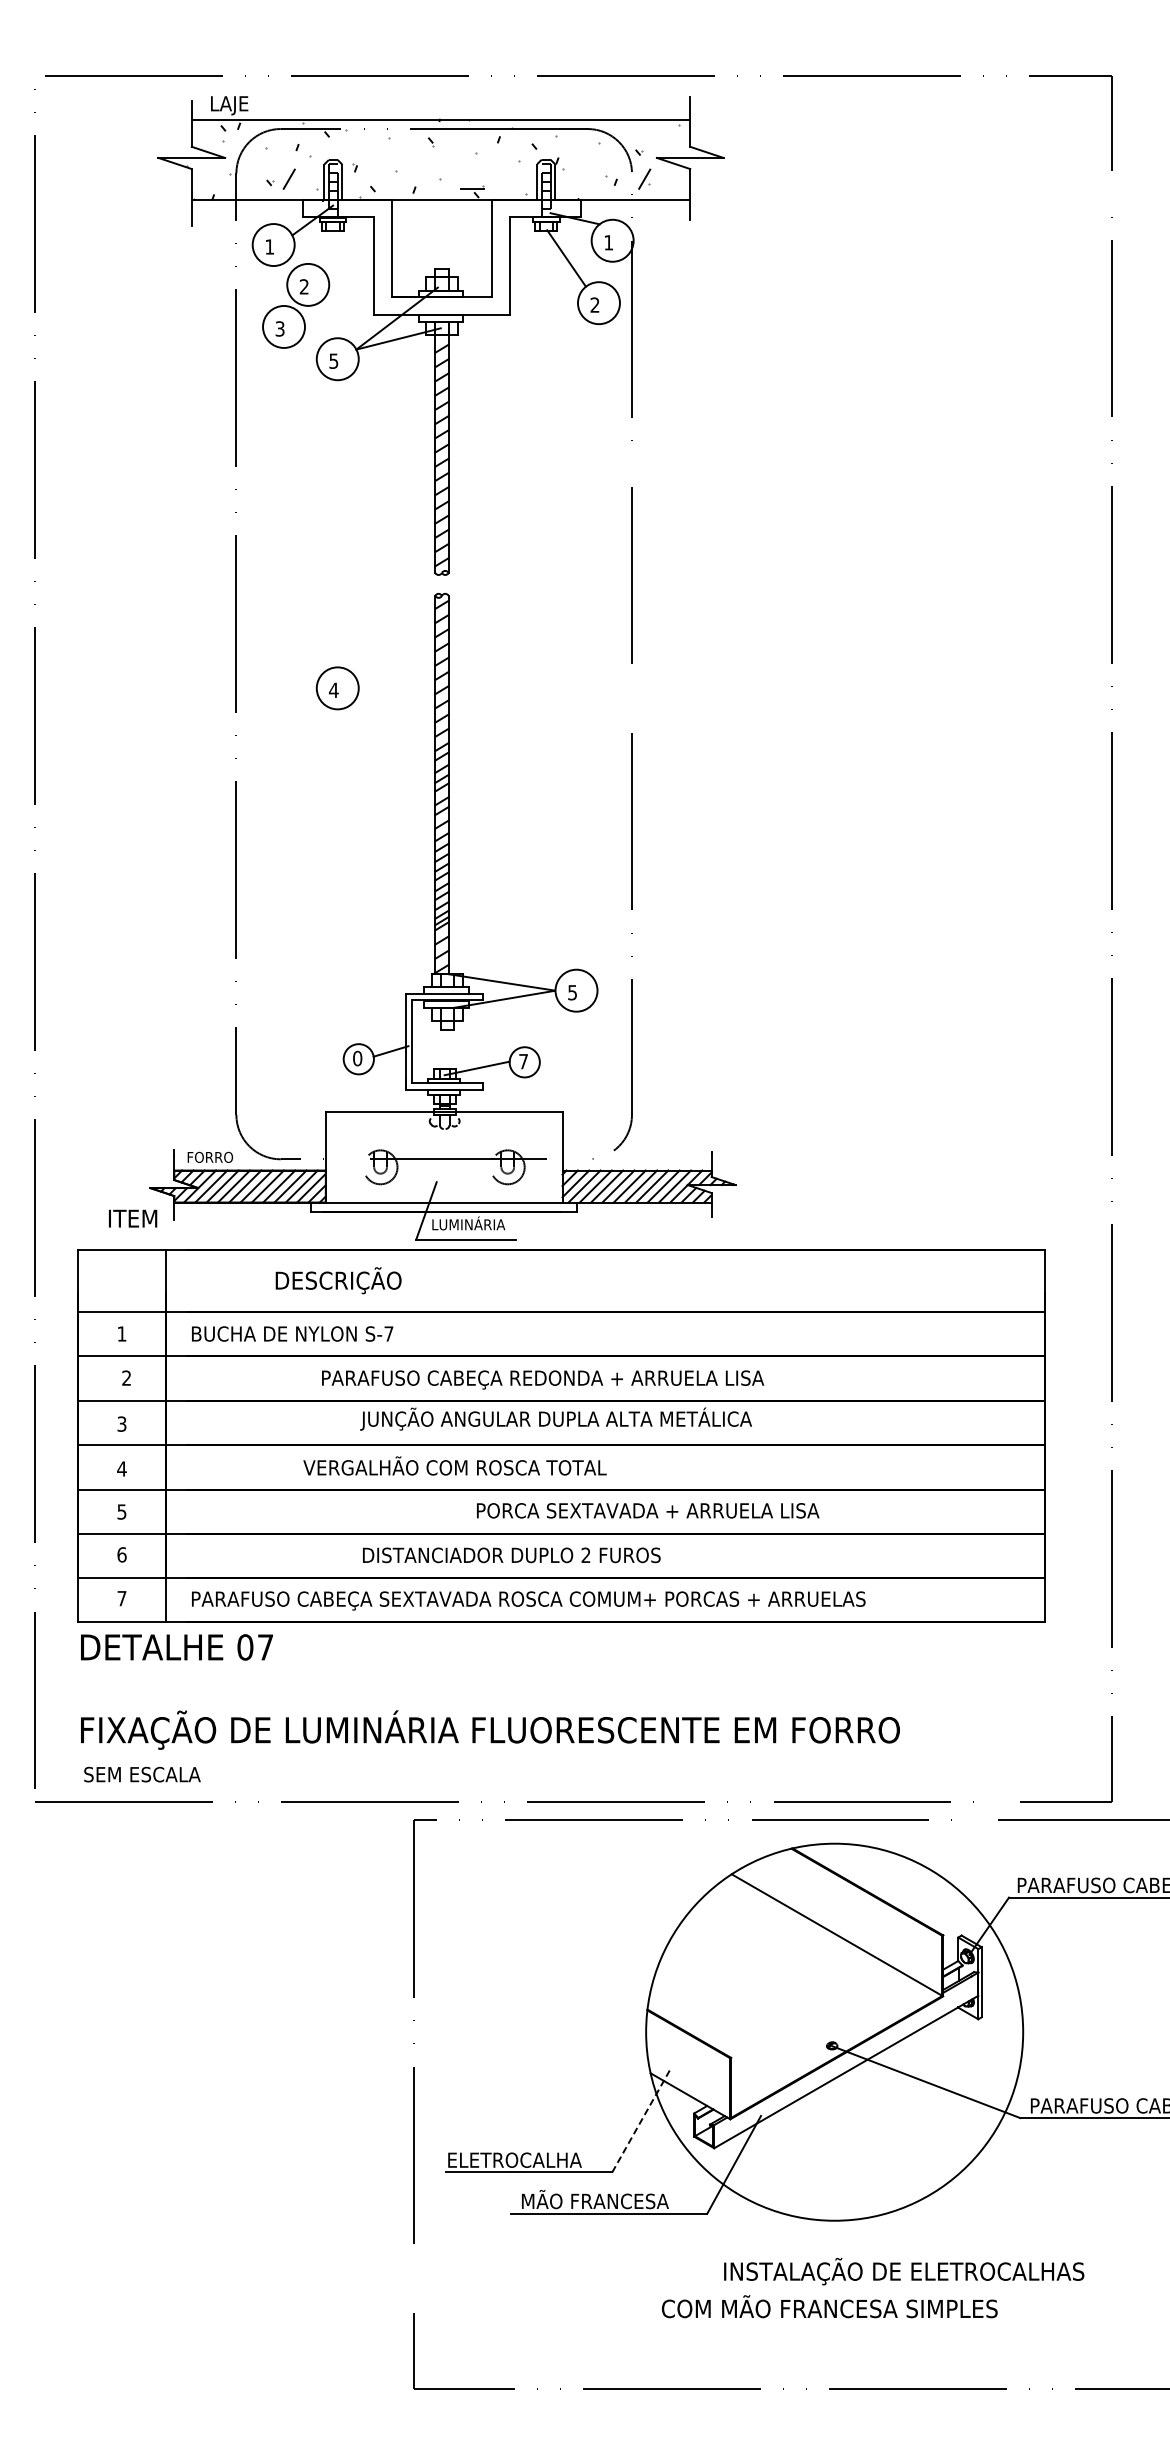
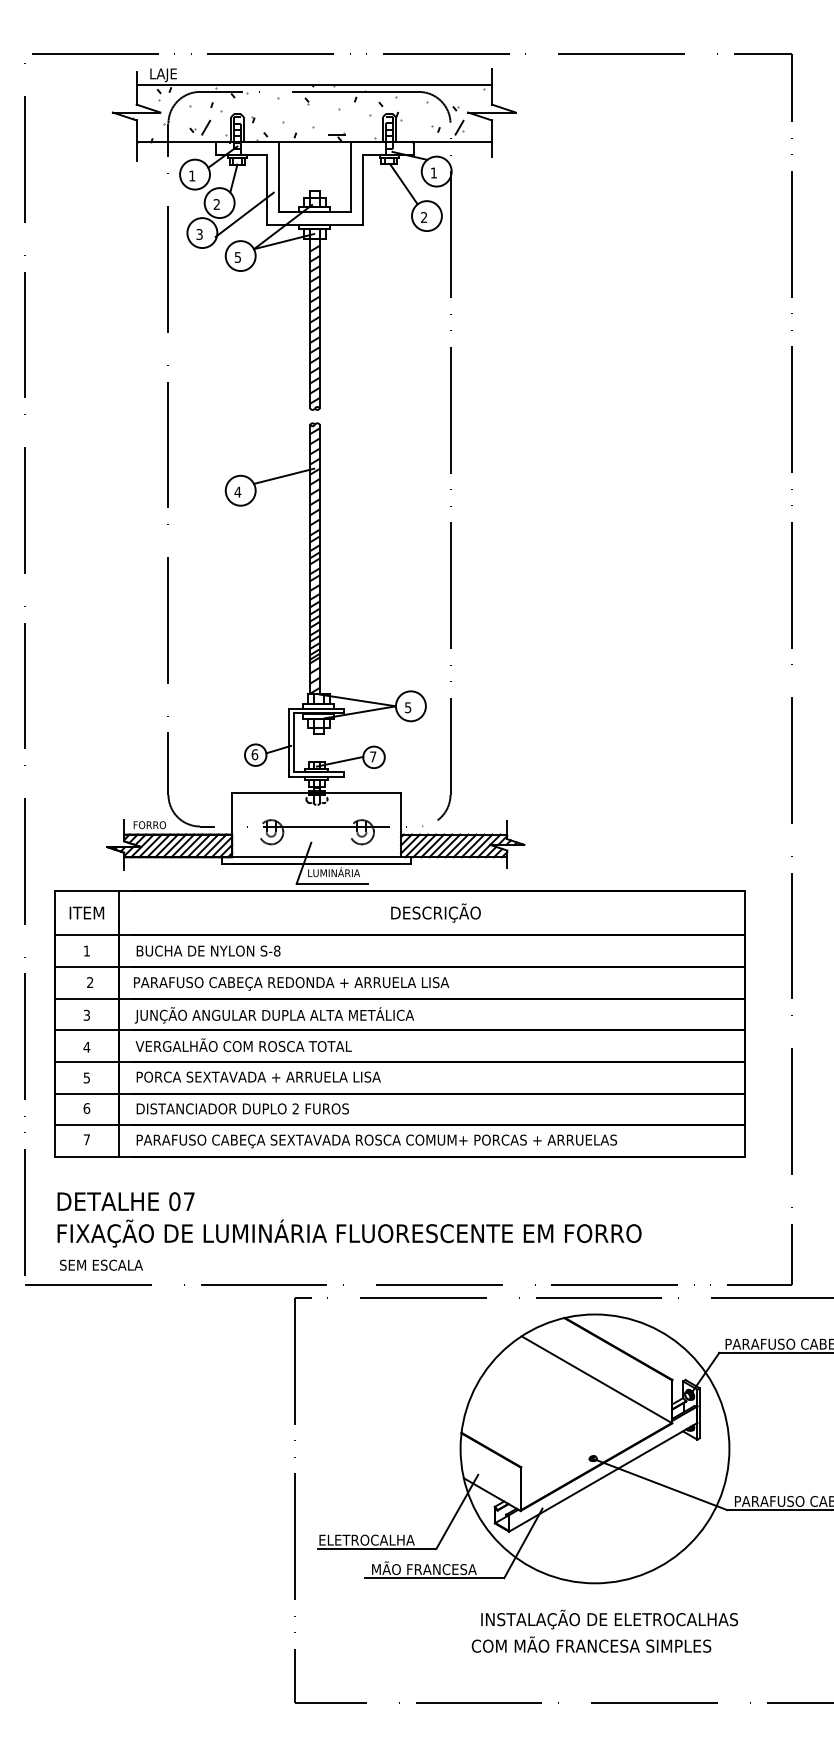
line: (328, 250) -> (234, 178), added
line: (343, 301) -> (244, 214), added
line: (398, 667) -> (284, 475), added
text: (357, 1057) -> (254, 753), 0 -> 6
text: (133, 1218) -> (87, 912), moved
text: (338, 1280) -> (435, 912), moved
text: (388, 1333) -> (276, 950), S-7 -> S-8
text: (543, 1379) -> (291, 983), moved
text: (555, 1418) -> (274, 1014), moved
text: (454, 1465) -> (243, 1044), moved
text: (648, 1510) -> (259, 1076), moved
text: (511, 1555) -> (242, 1109), moved
text: (176, 1647) -> (125, 1201), moved
line: (641, 2120) -> (457, 1511), dashed -> solid
text: (904, 2271) -> (609, 1619), moved

